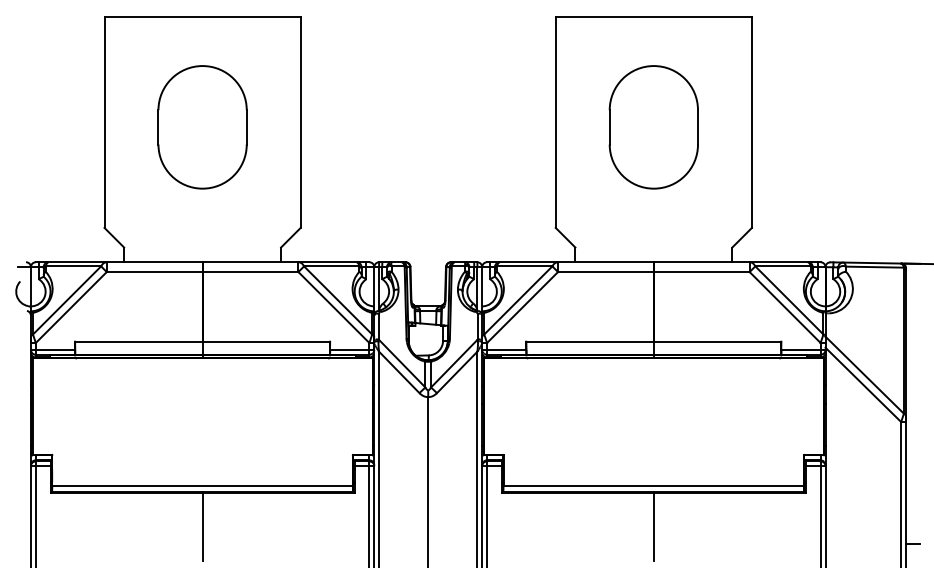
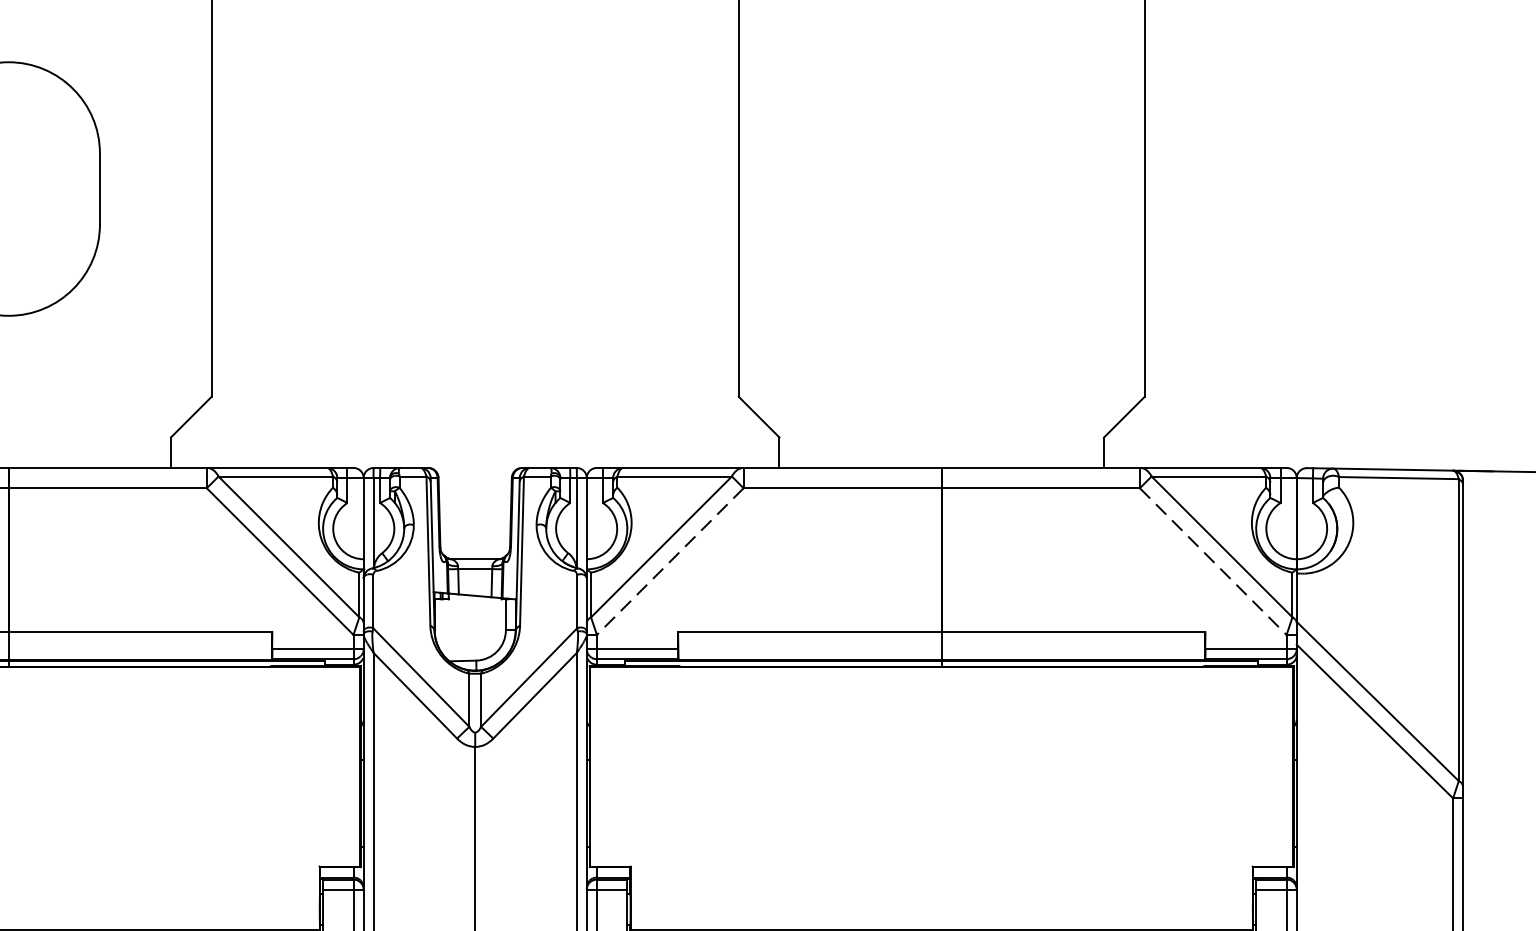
part: (653, 127) -> (941, 189), removed
line: (522, 307) -> (670, 561), solid -> dashed
line: (785, 307) -> (1213, 561), solid -> dashed

